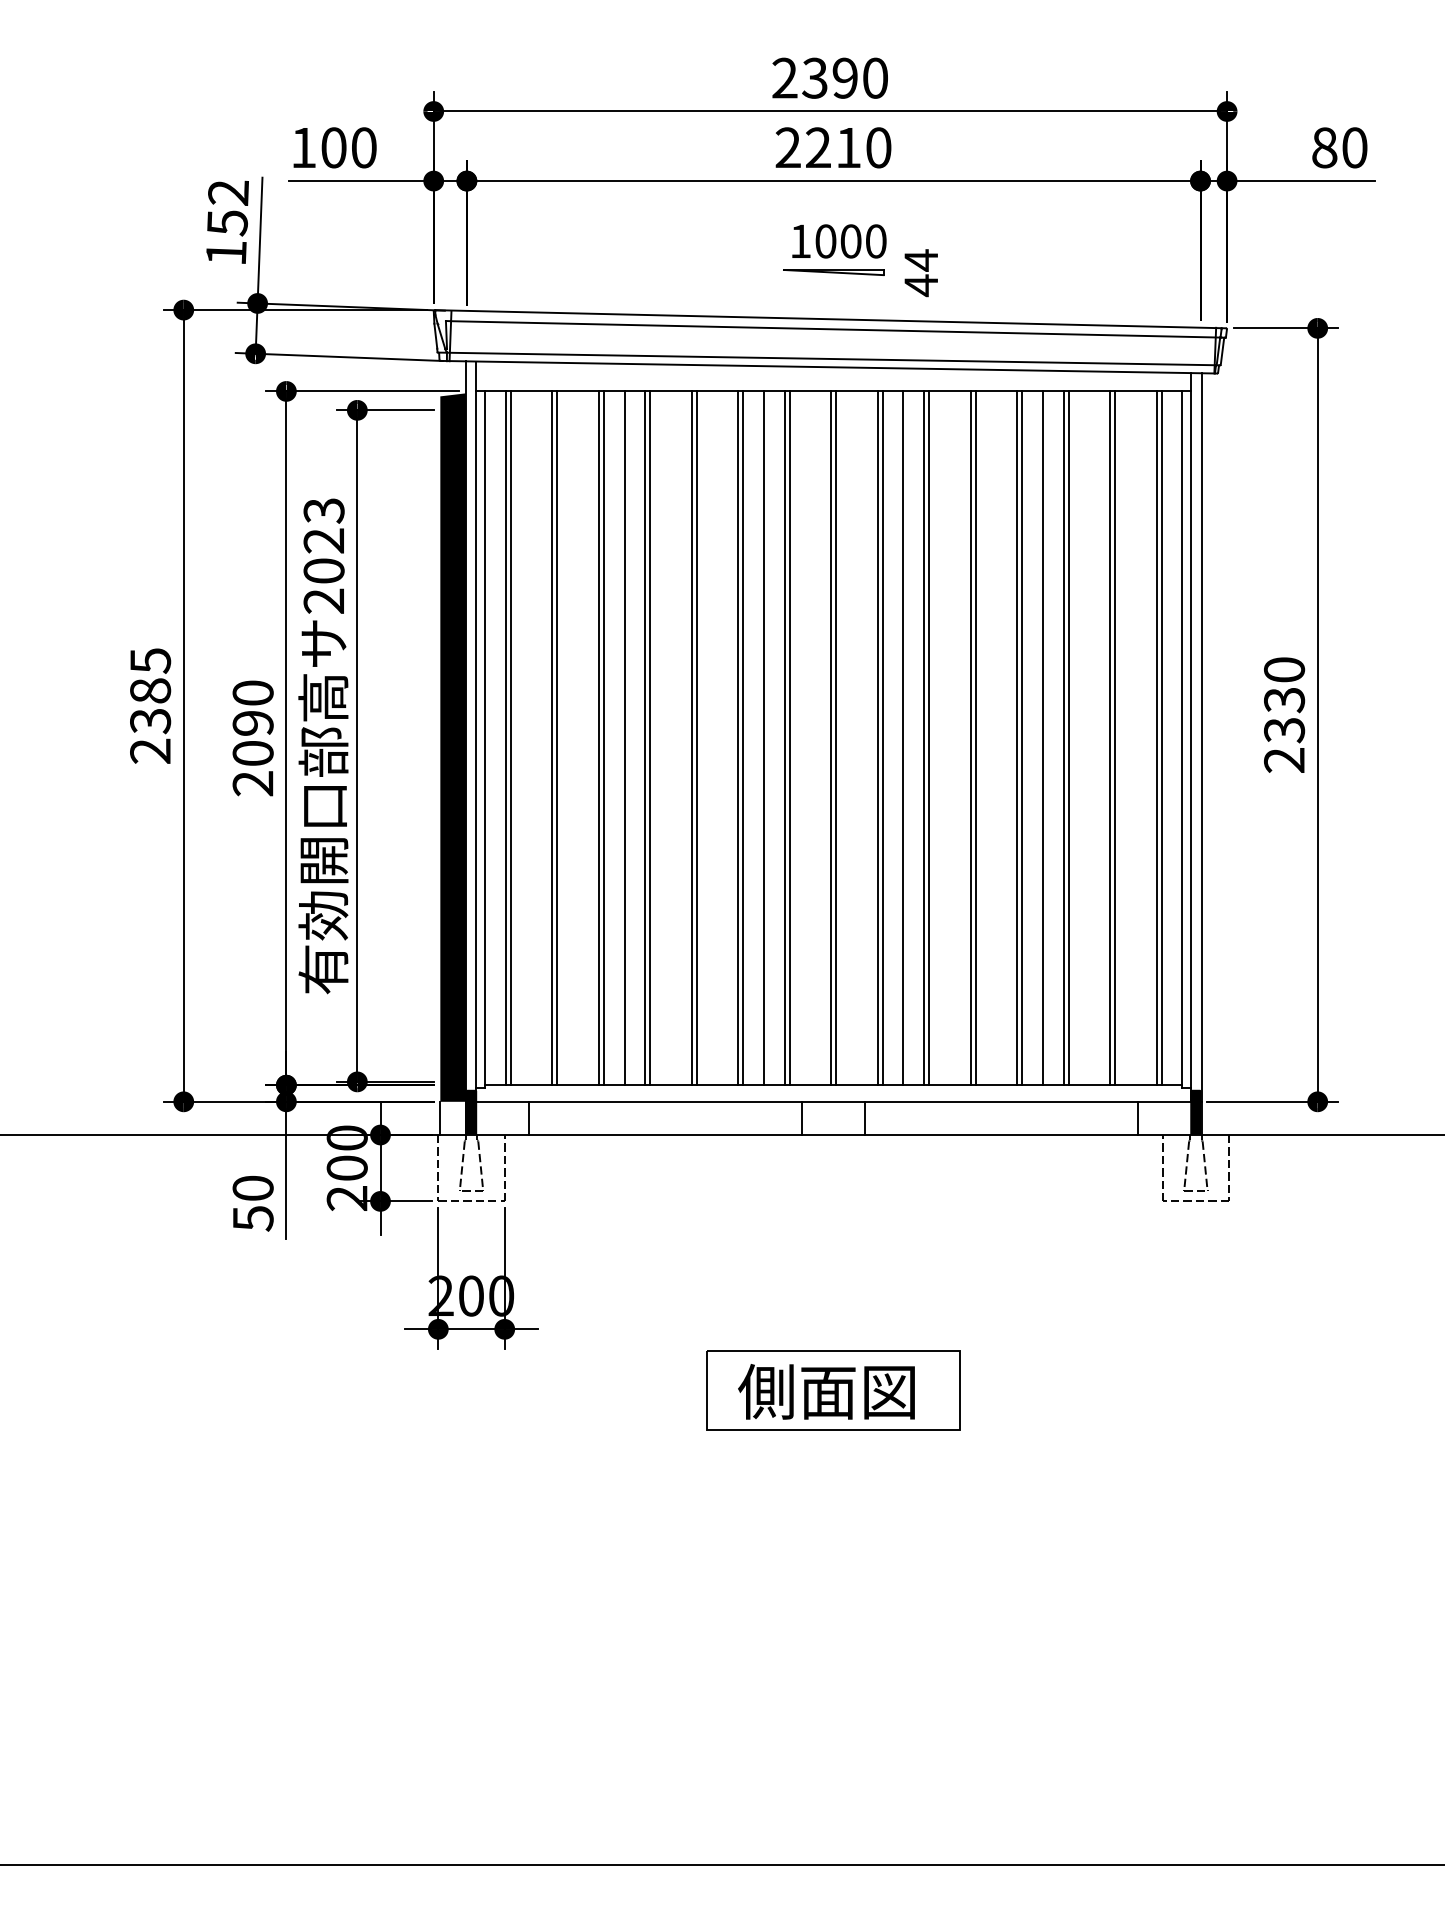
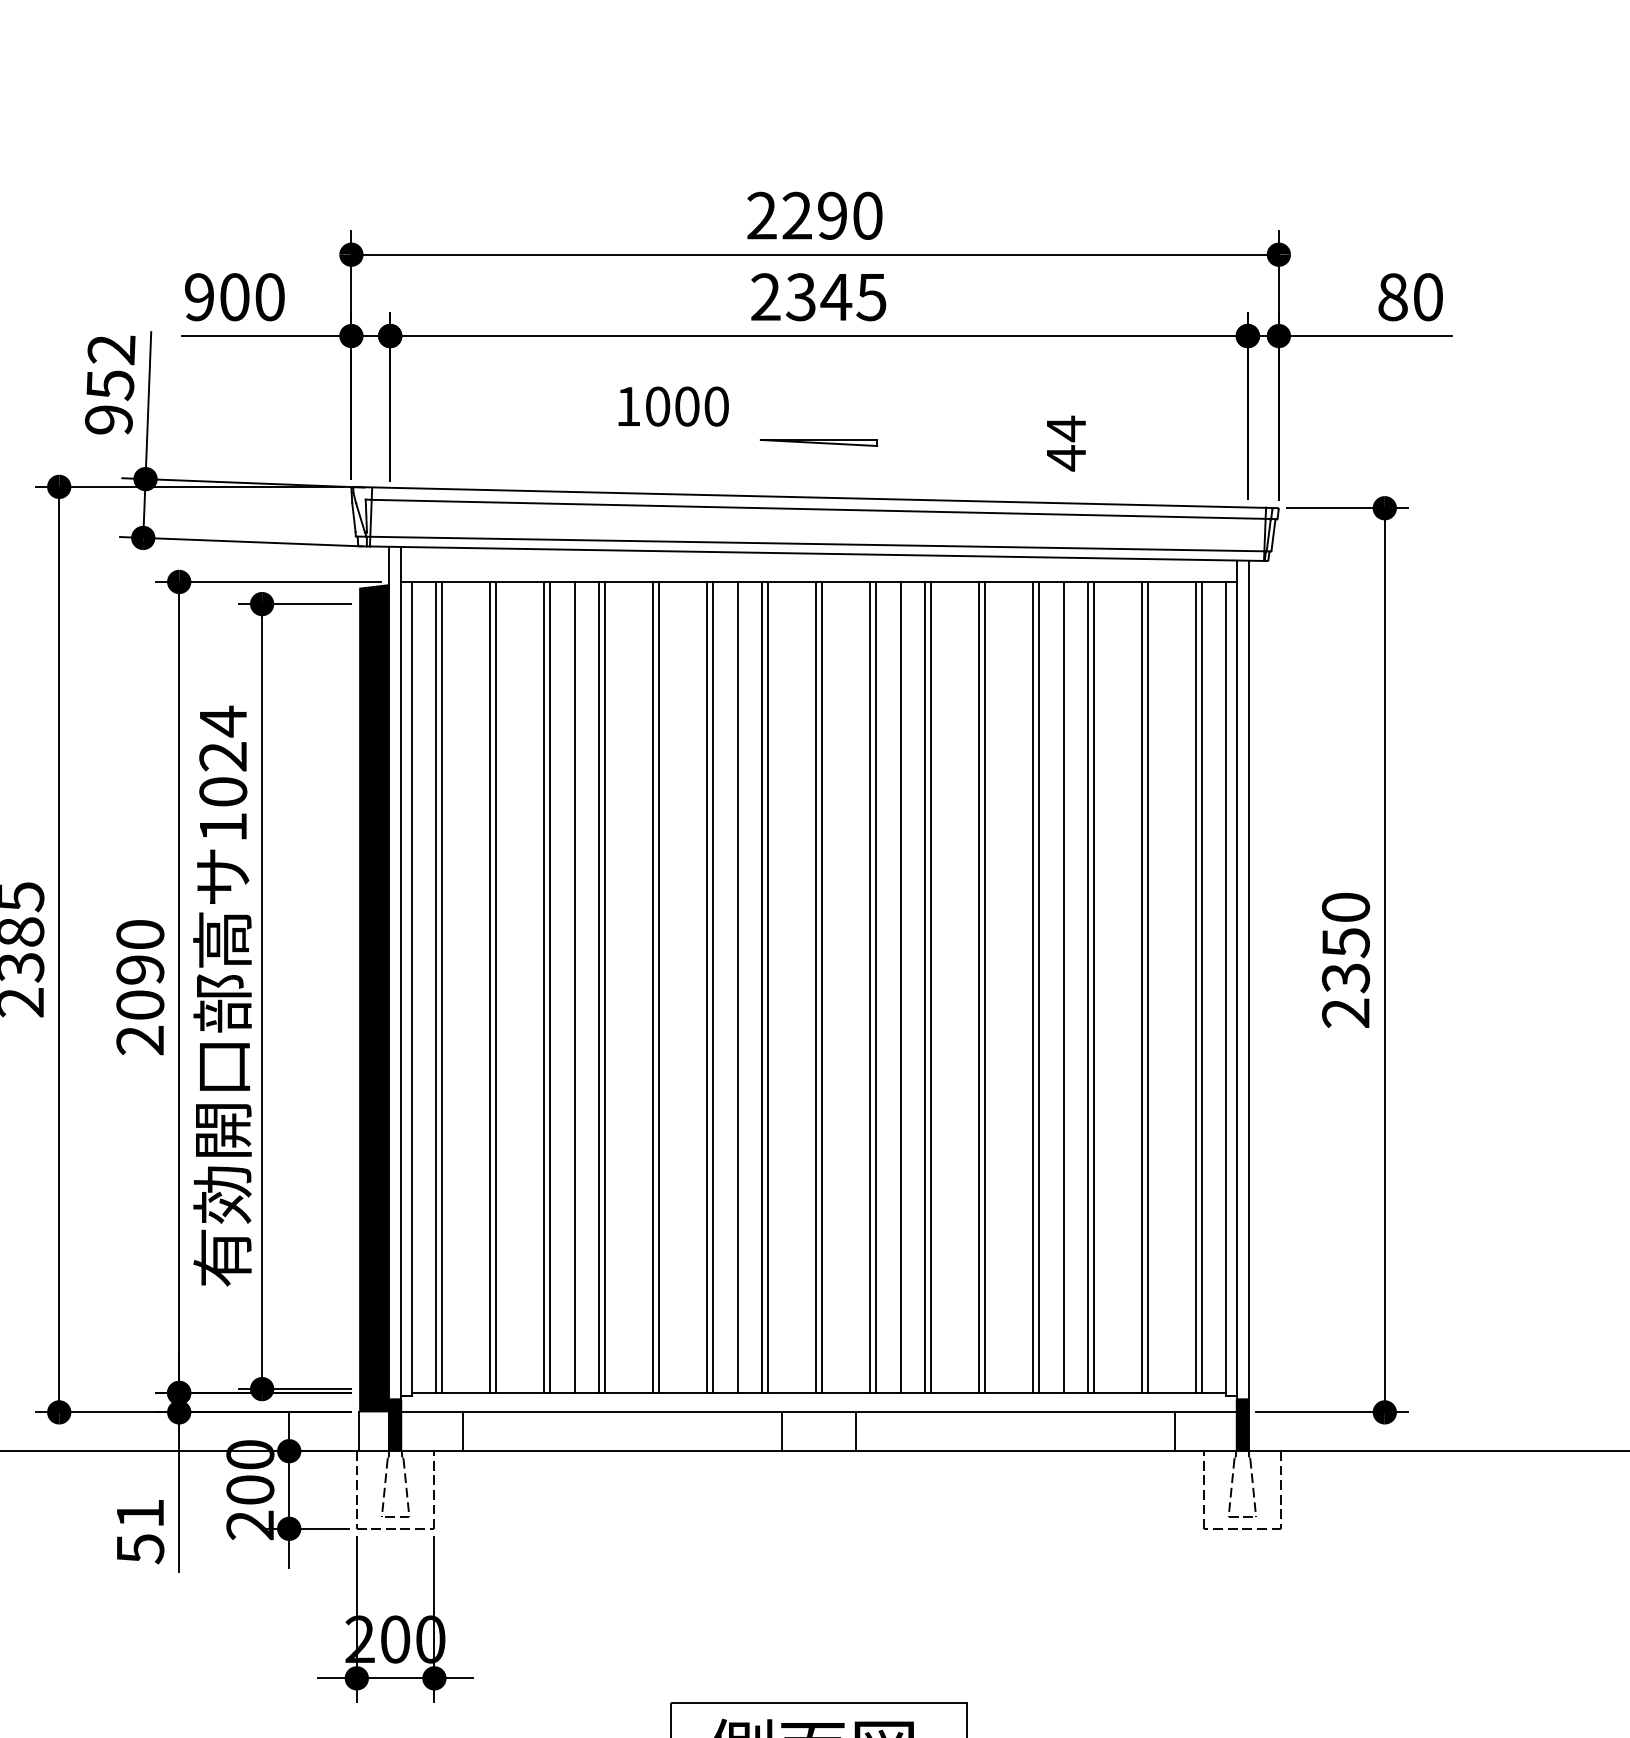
text: (814, 77) -> (796, 214), 2390 -> 2290
text: (303, 147) -> (199, 296), 100 -> 900
text: (848, 147) -> (836, 296), 2210 -> 2345
text: (839, 241) -> (673, 406), moved
text: (225, 252) -> (108, 419), 152 -> 952
text: (920, 273) -> (1065, 444), moved
text: (323, 555) -> (222, 773), 2023 -> 1024
text: (1284, 700) -> (1345, 943), 2330 -> 2350
text: (252, 1187) -> (139, 1512), 50 -> 51

